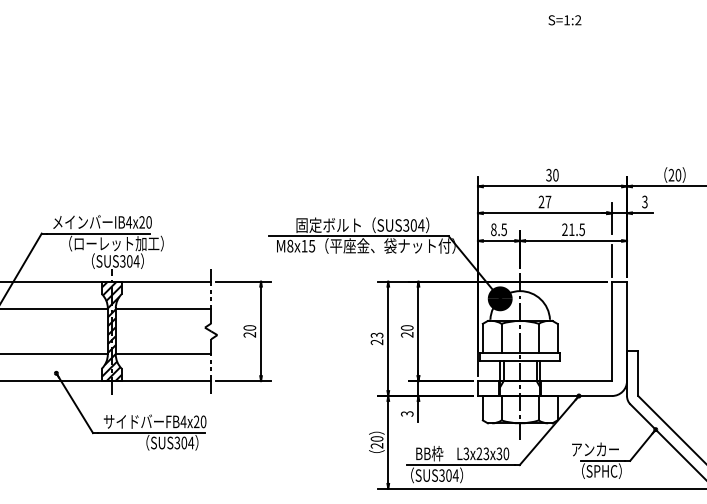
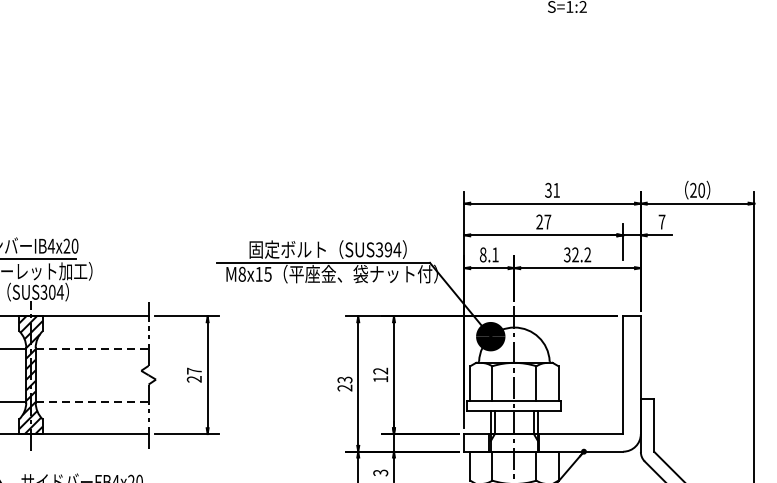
text: (555, 175) -> (556, 190), 30 -> 31
text: (644, 201) -> (661, 221), 3 -> 7
text: (413, 225) -> (388, 249), SUS304 -> SUS394
text: (503, 229) -> (494, 254), 8.5 -> 8.1
text: (573, 229) -> (577, 254), 21.5 -> 32.2
line: (612, 260) -> (623, 291), removed
line: (163, 309) -> (92, 349), solid -> dashed
text: (249, 327) -> (193, 370), 20 -> 27
text: (407, 331) -> (380, 375), 20 -> 12
line: (163, 353) -> (92, 401), solid -> dashed

